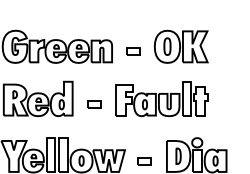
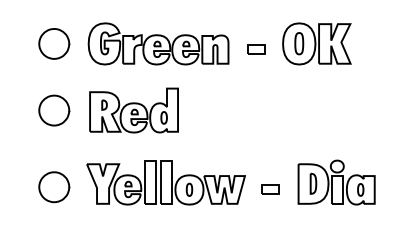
part: (162, 98) -> (292, 110), removed
part: (94, 104) -> (205, 117), removed

